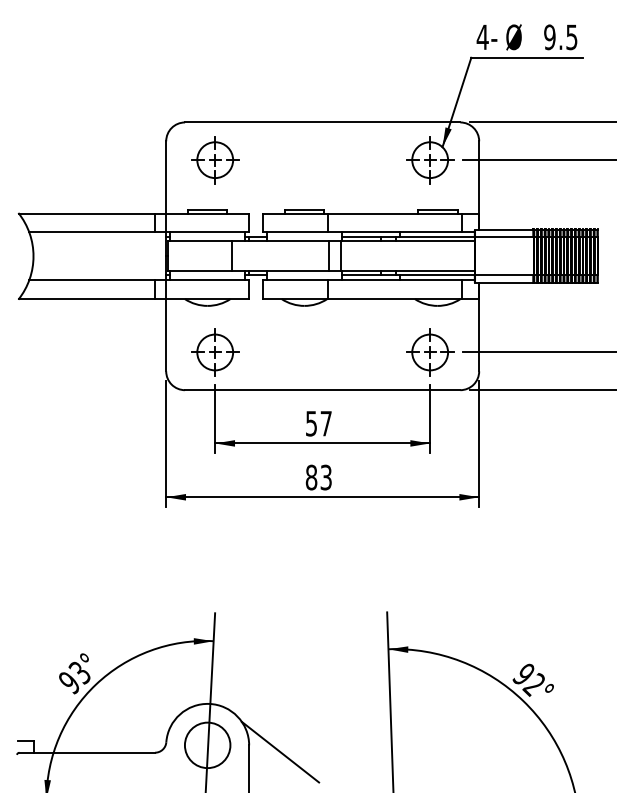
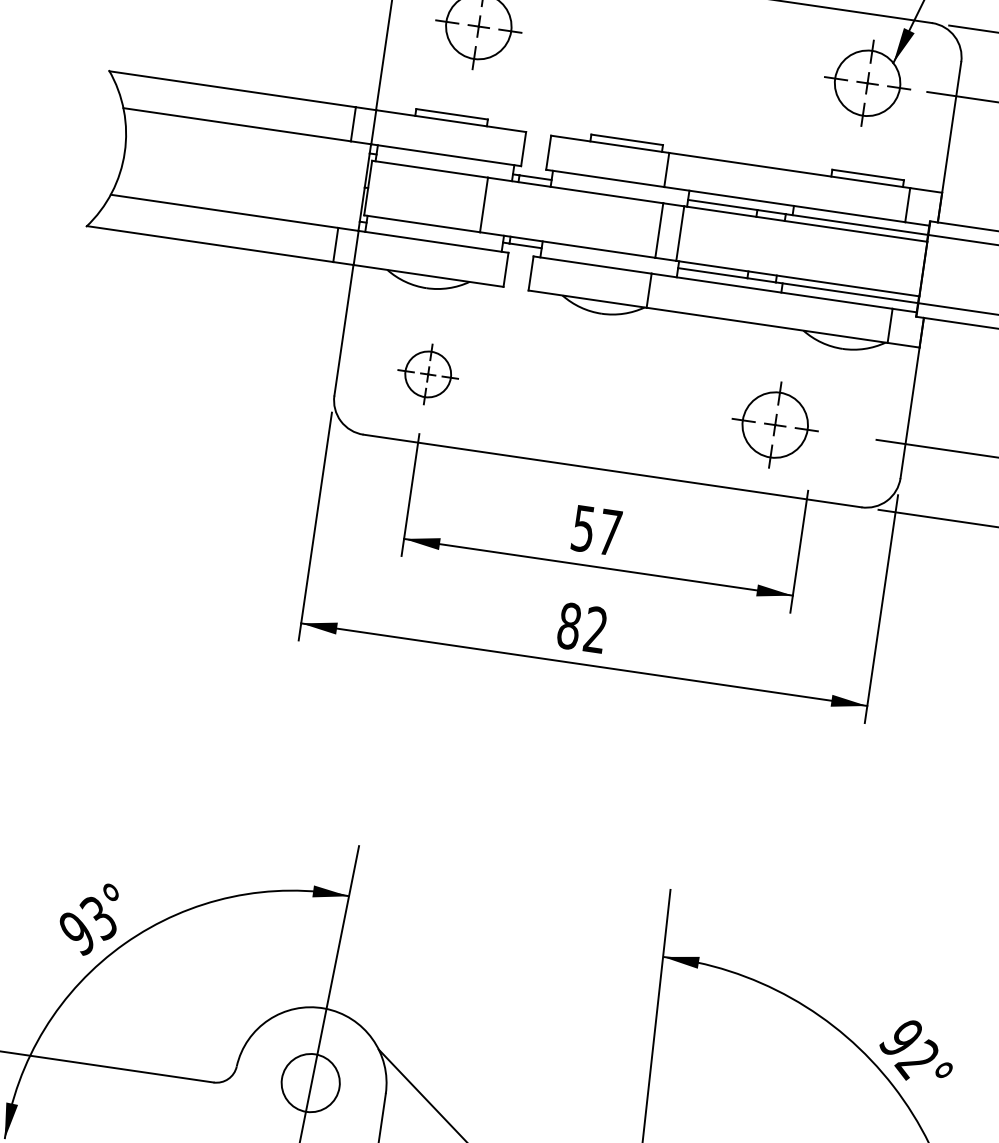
part: (215, 352) -> (428, 374), size x0.7
part: (430, 352) -> (775, 425), moved
text: (325, 477) -> (594, 629), 83 -> 82
circle: (207, 745) -> (310, 1083), size x0.7

